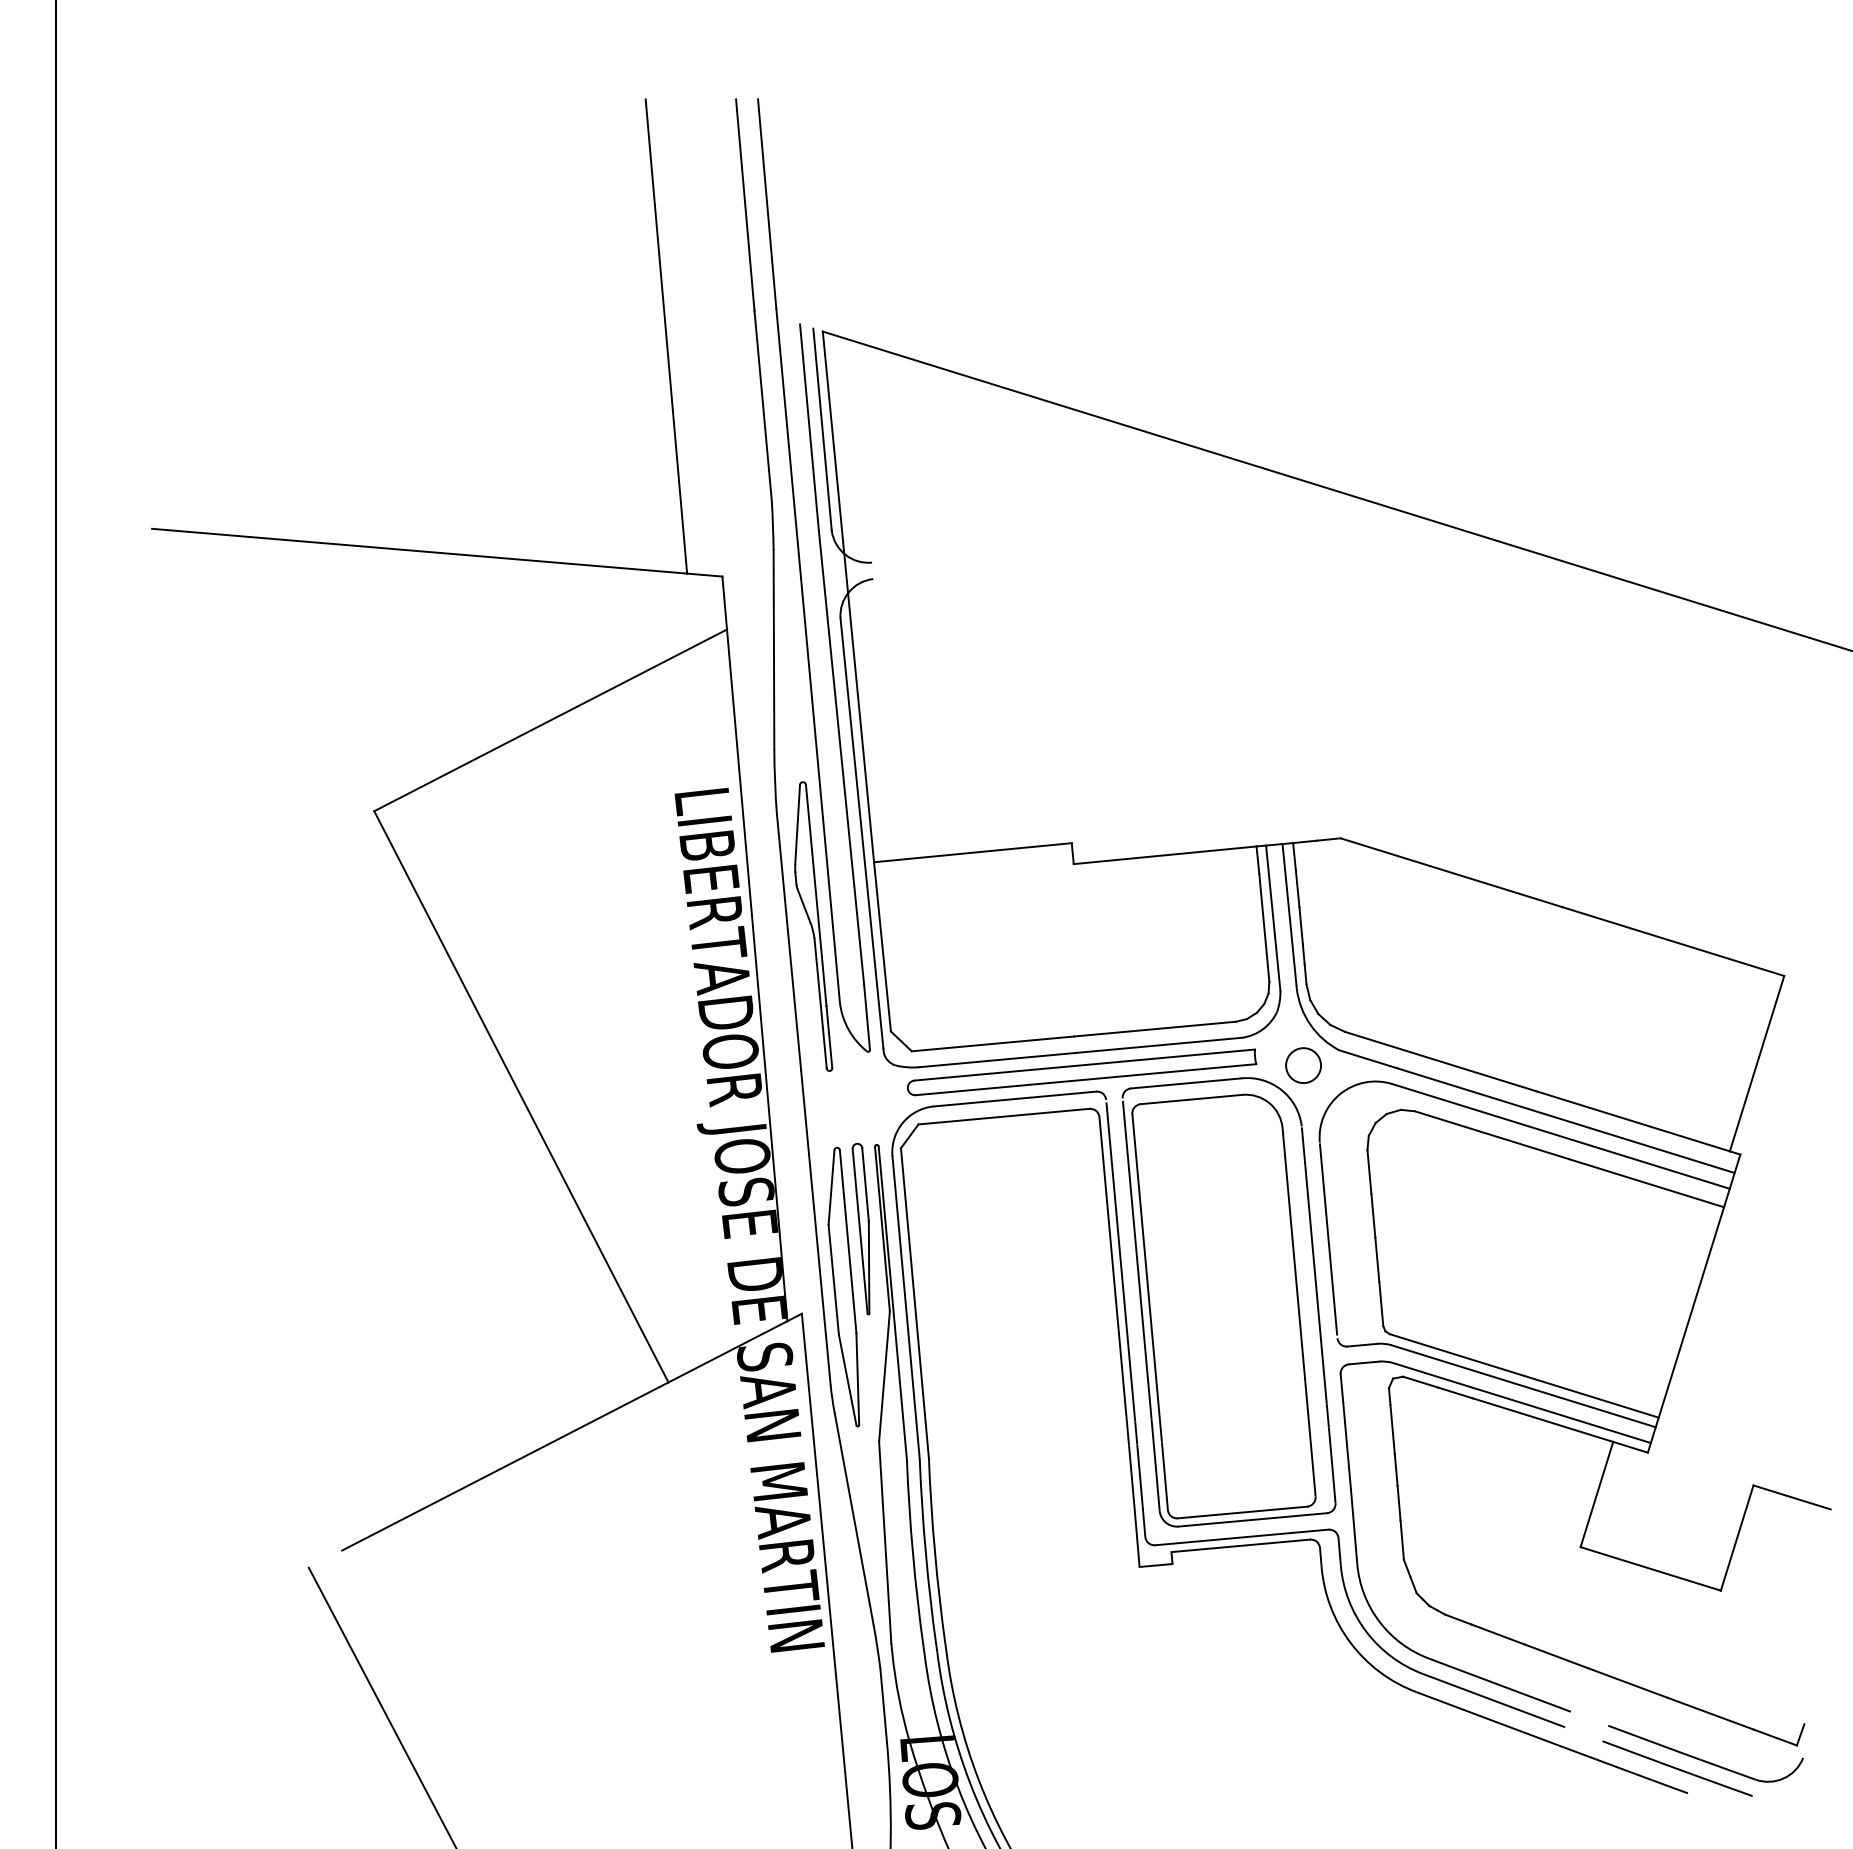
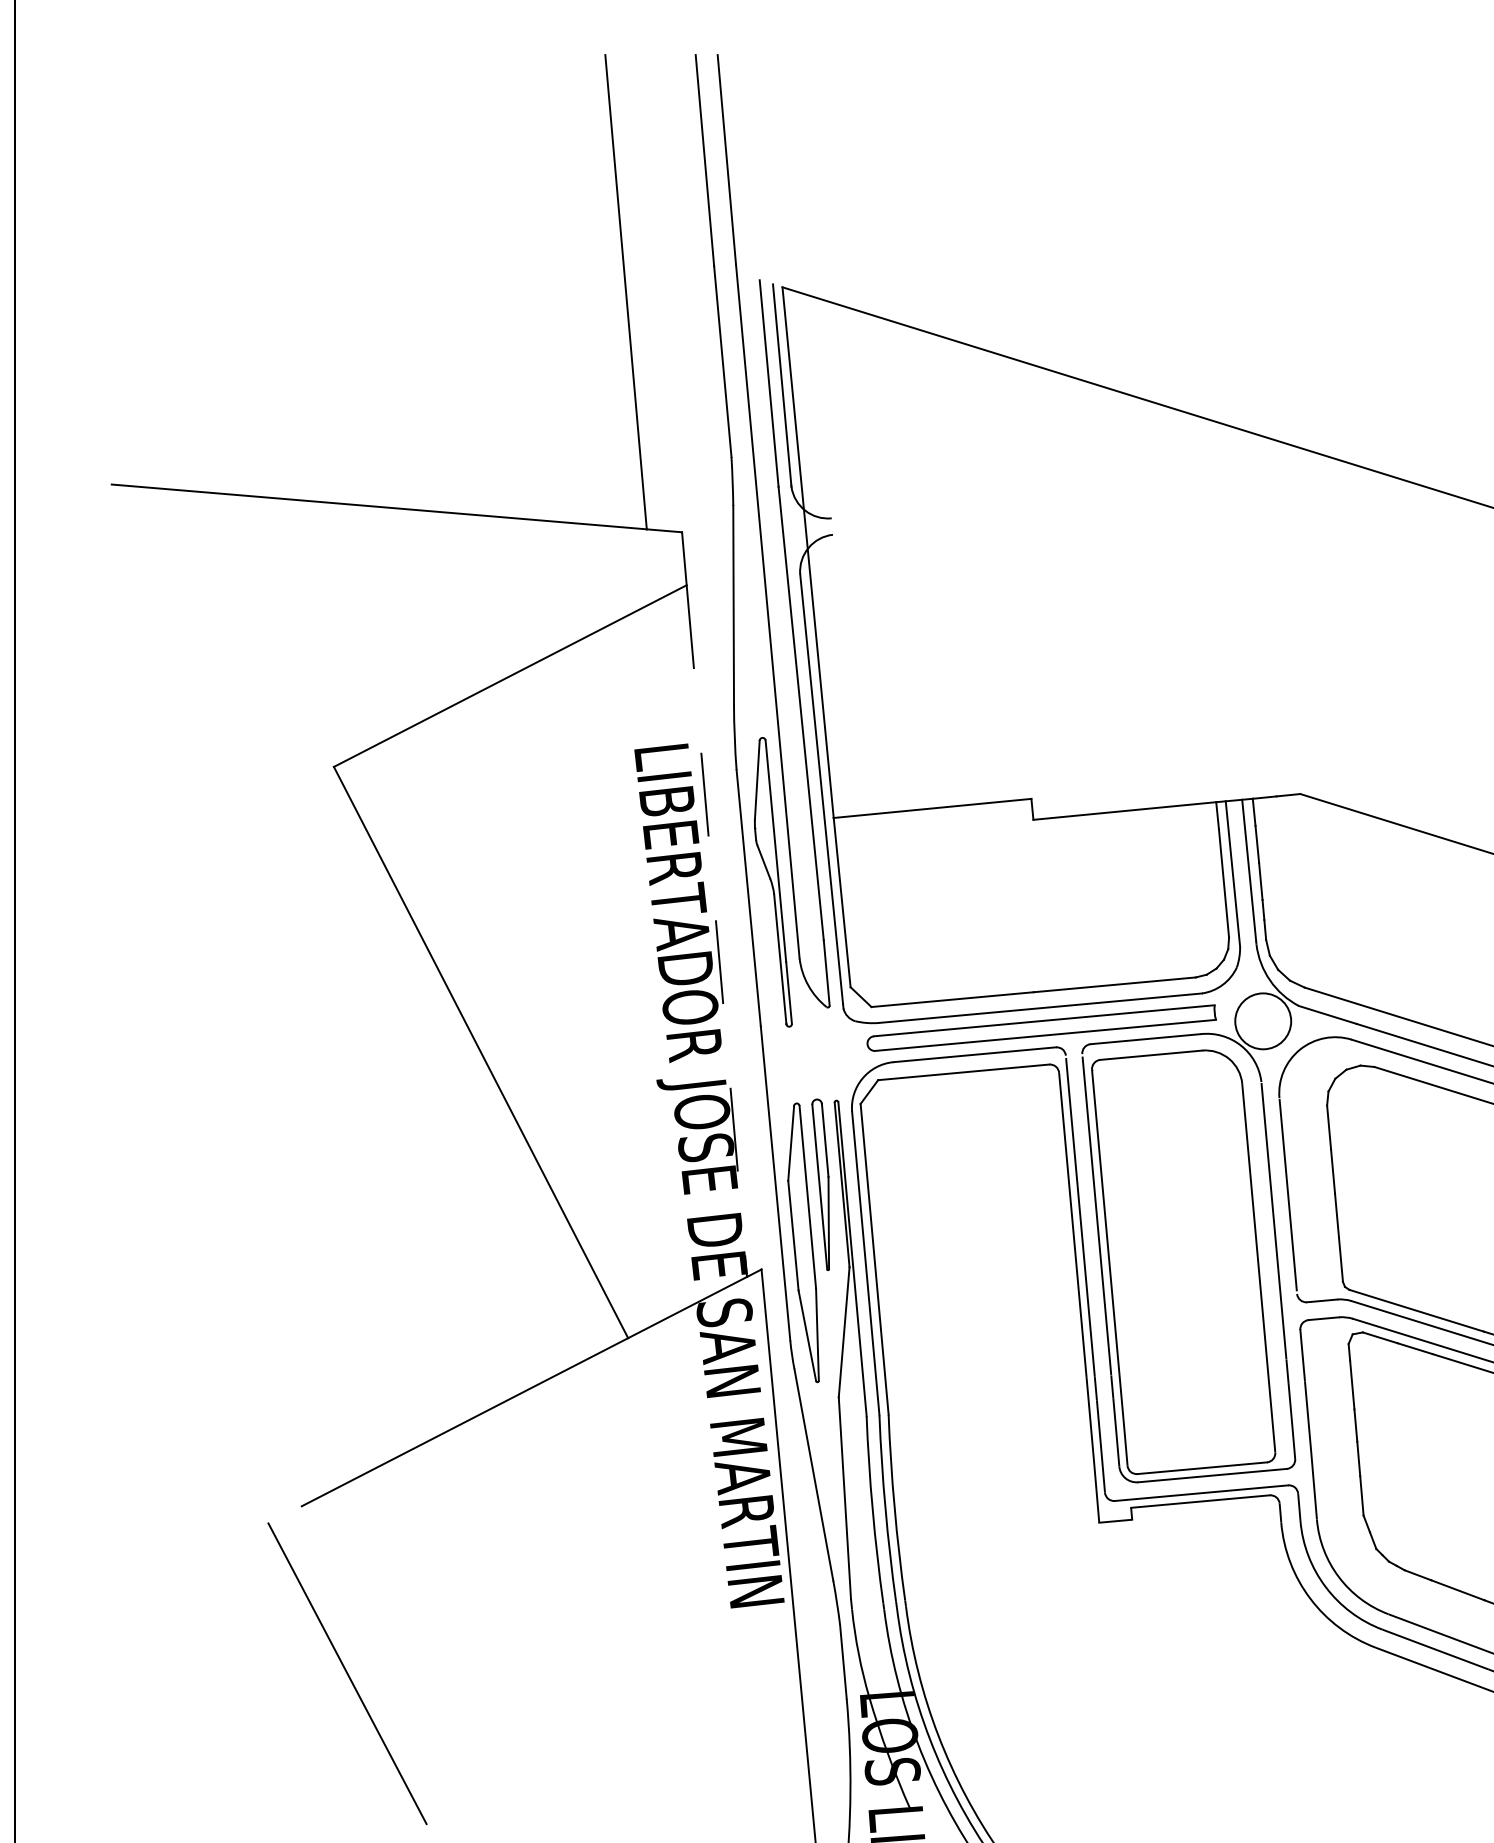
line: (757, 975) -> (717, 931), solid -> dashed
circle: (1303, 1065) -> (1263, 1021), size x1.6

